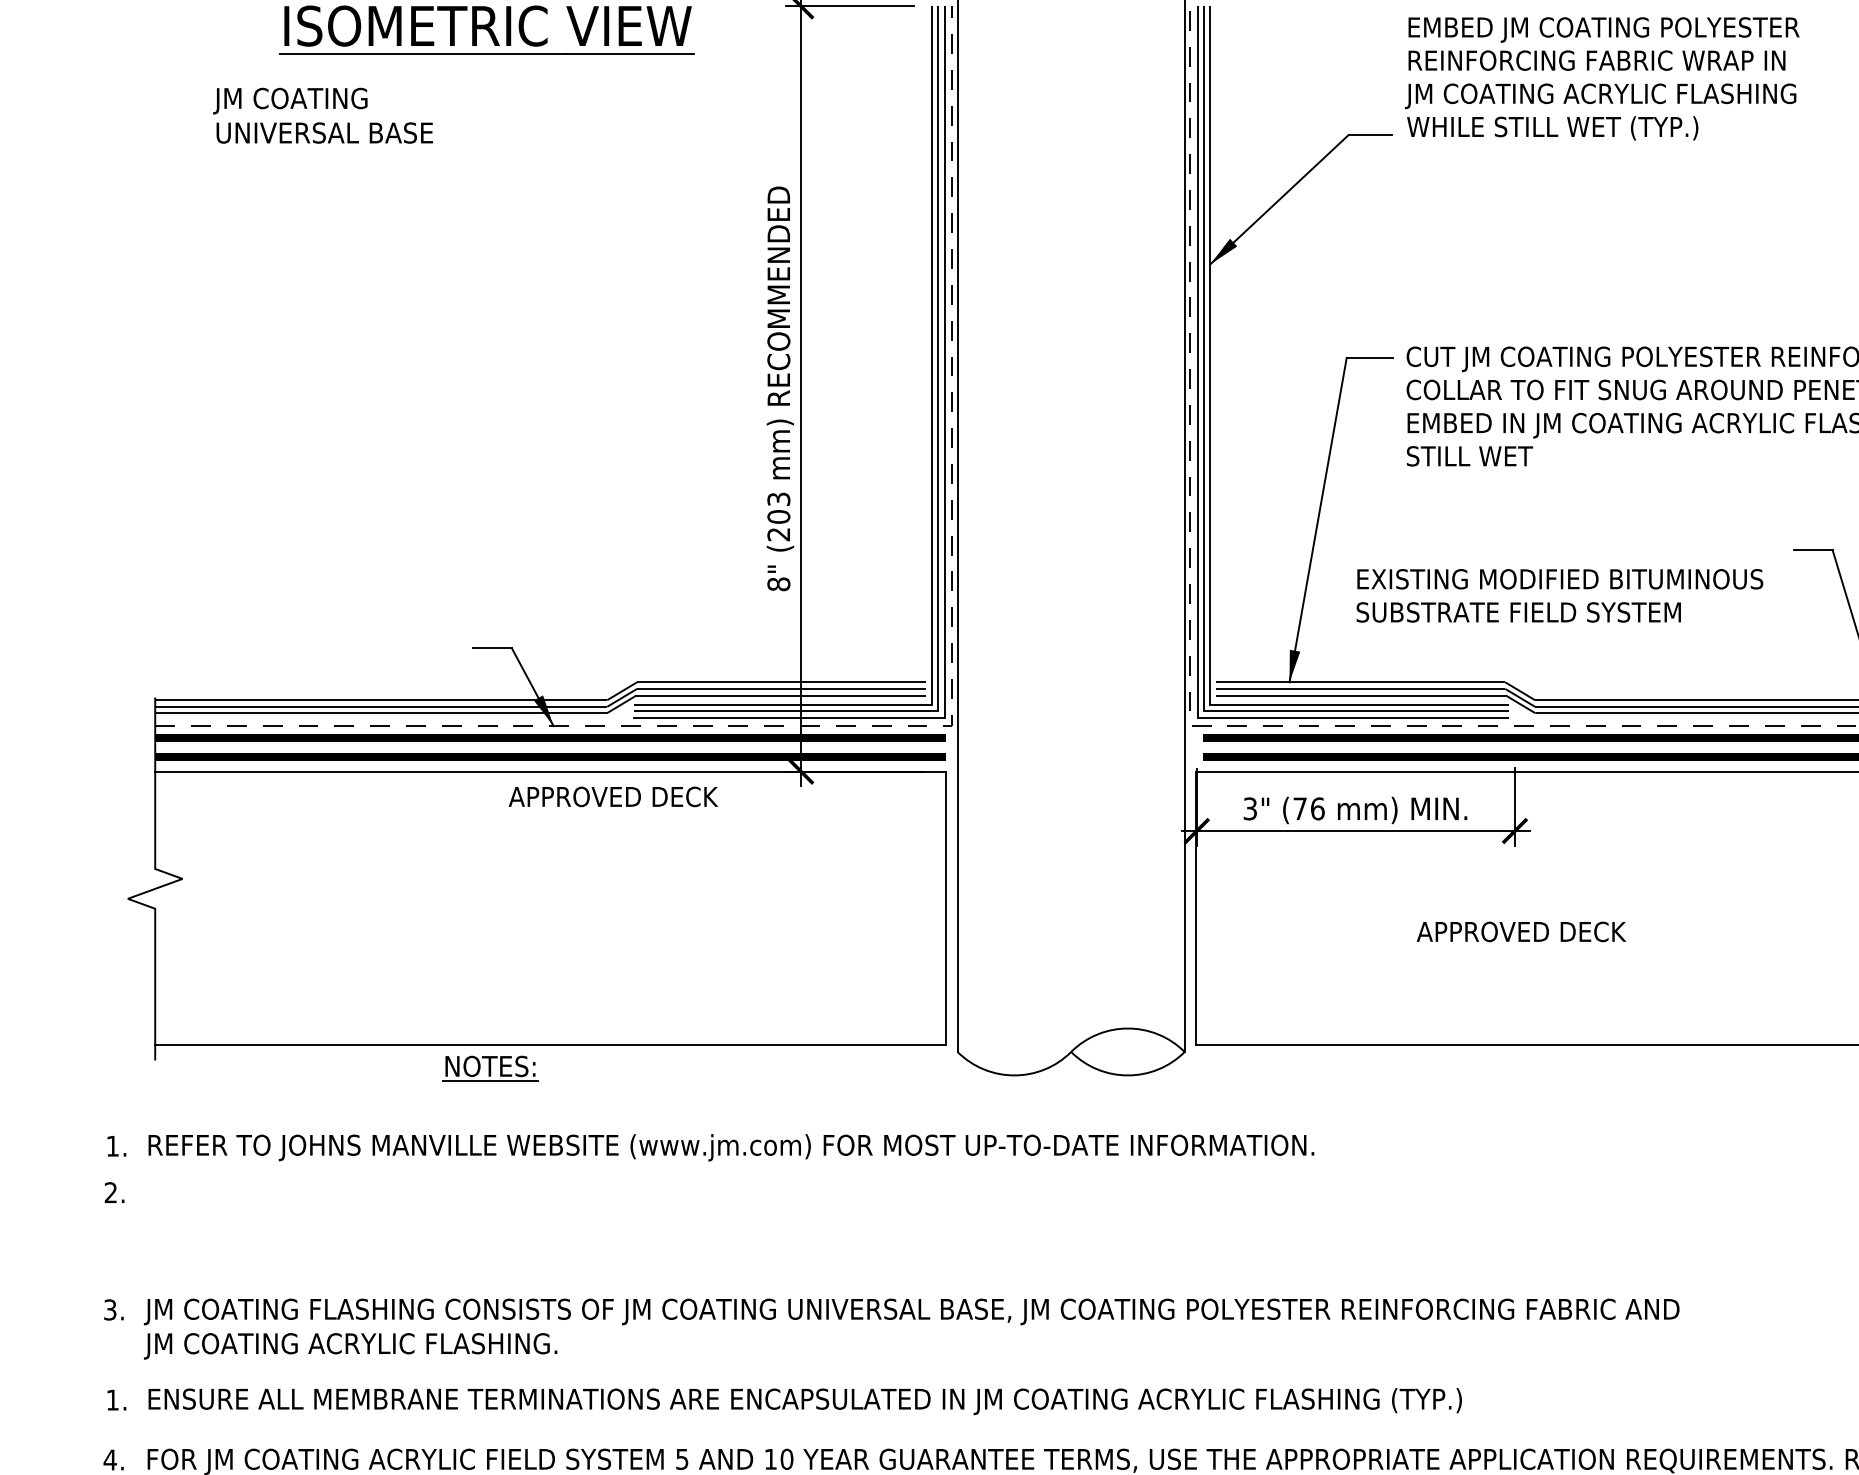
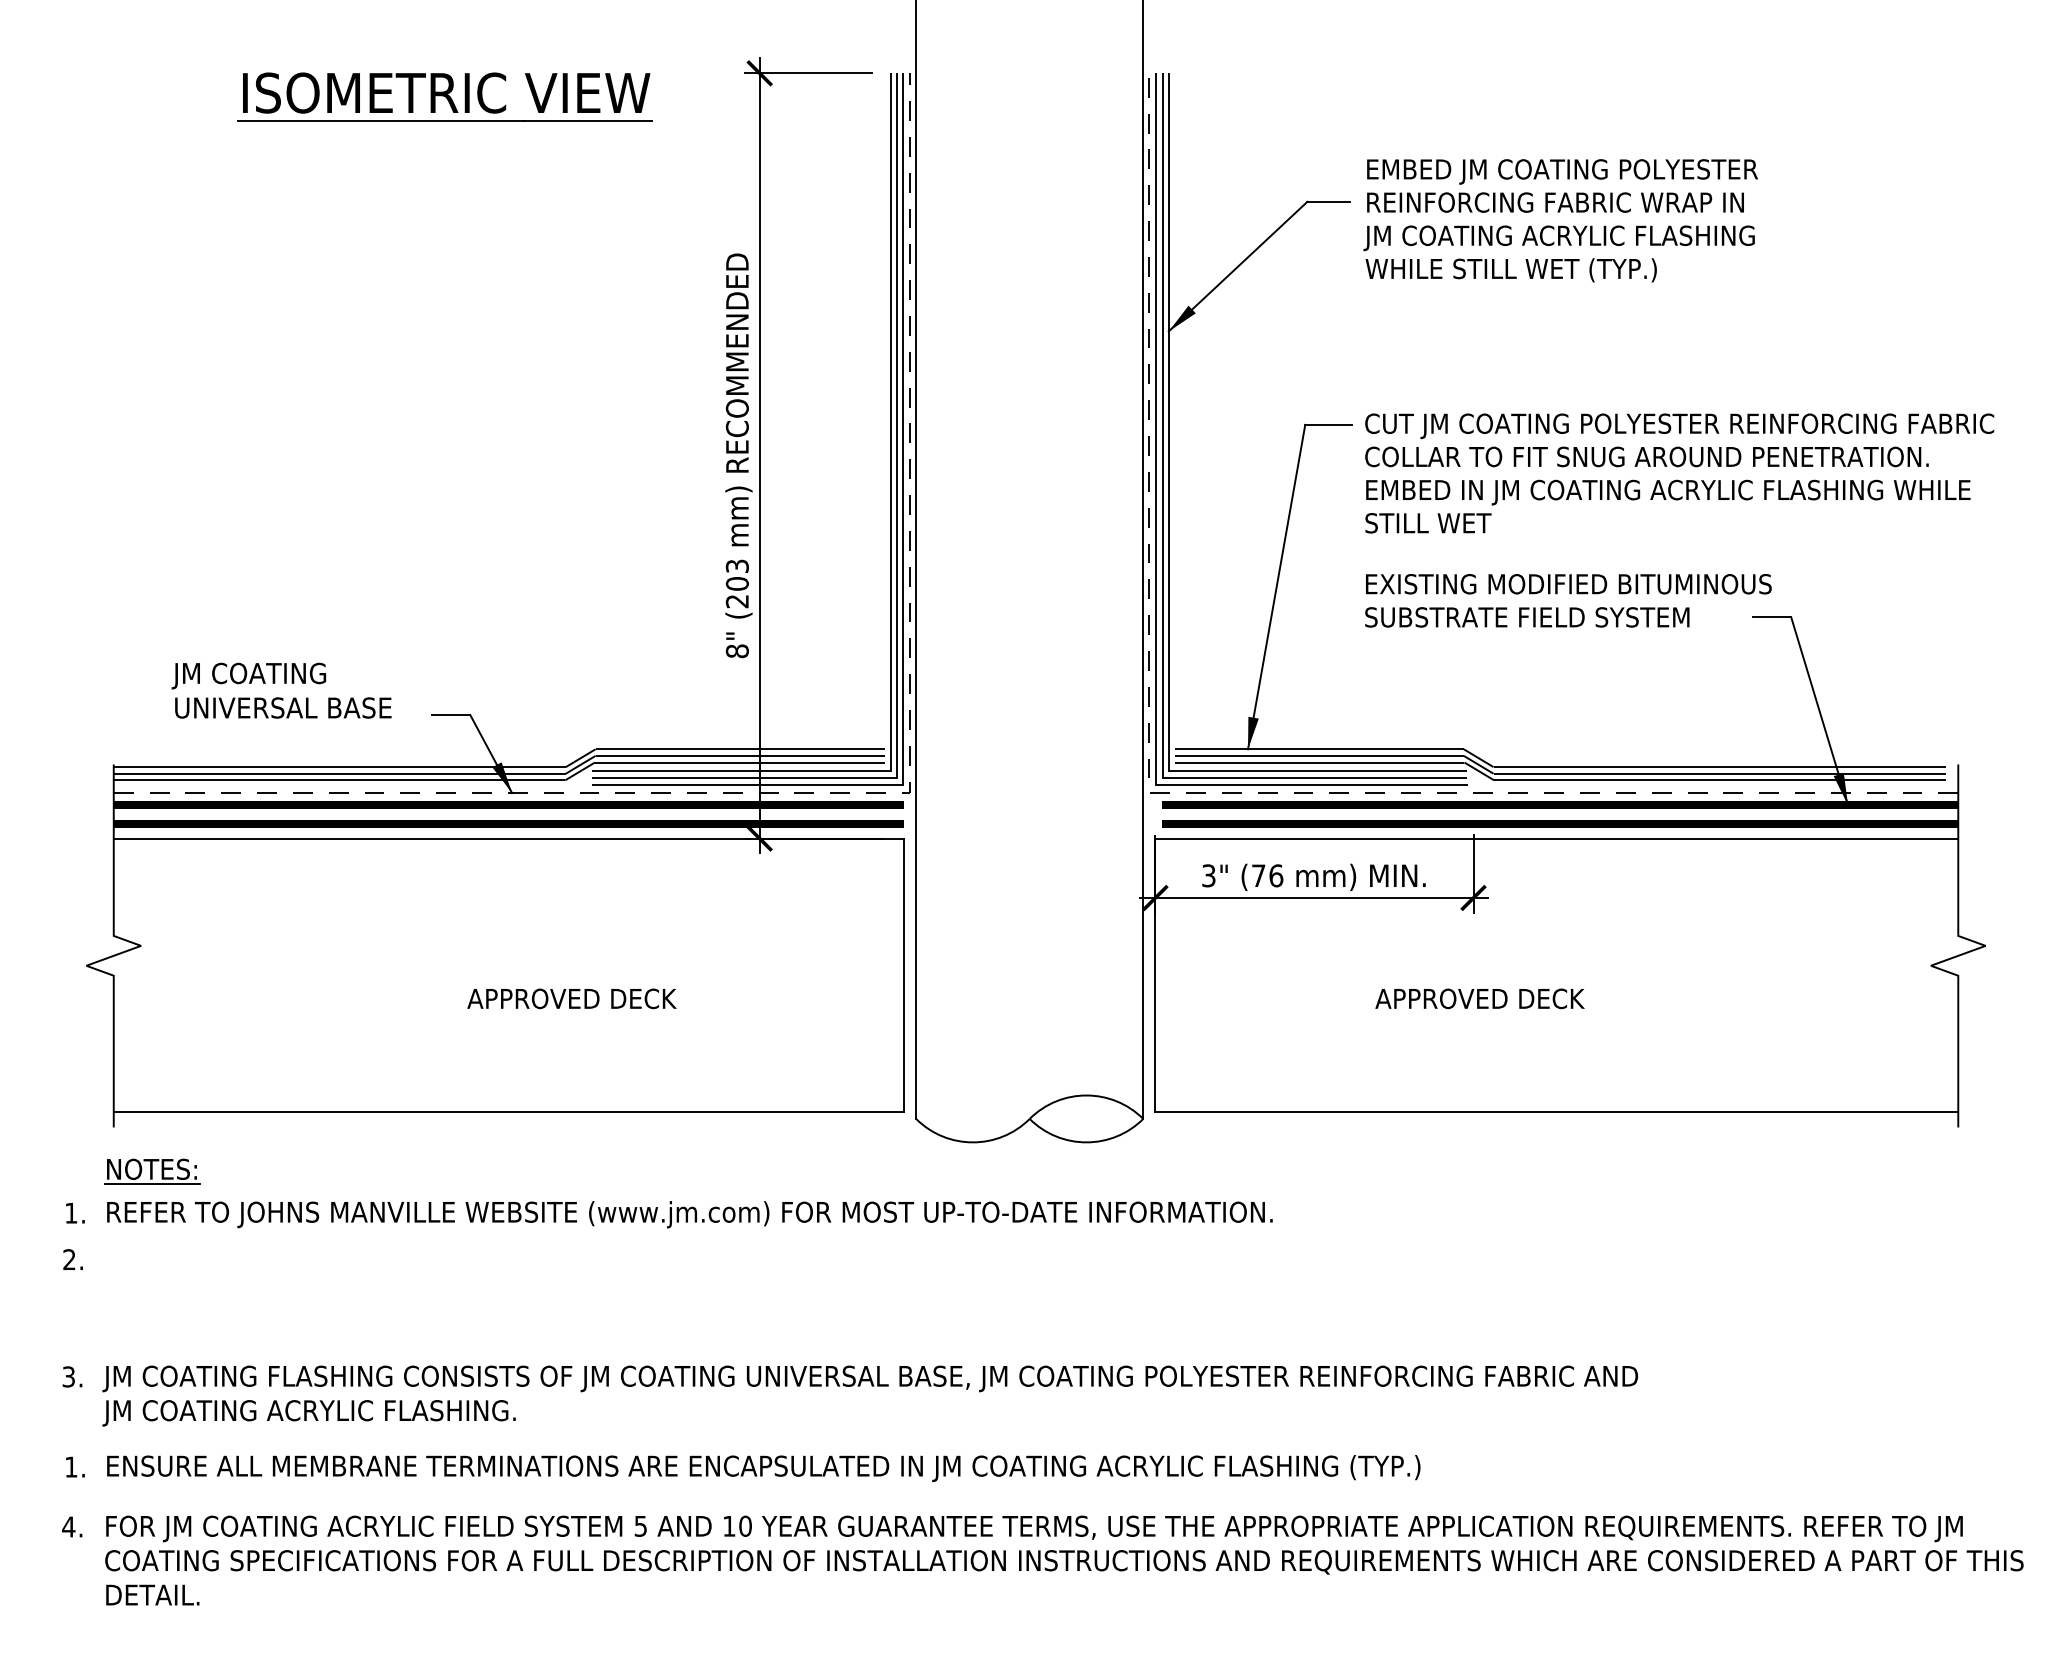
text: (1601, 78) -> (1560, 220), moved
text: (322, 115) -> (281, 690), moved
text: (1559, 595) -> (1568, 600), moved
text: (612, 796) -> (571, 998), moved
part: (490, 1068) -> (152, 1171), moved

